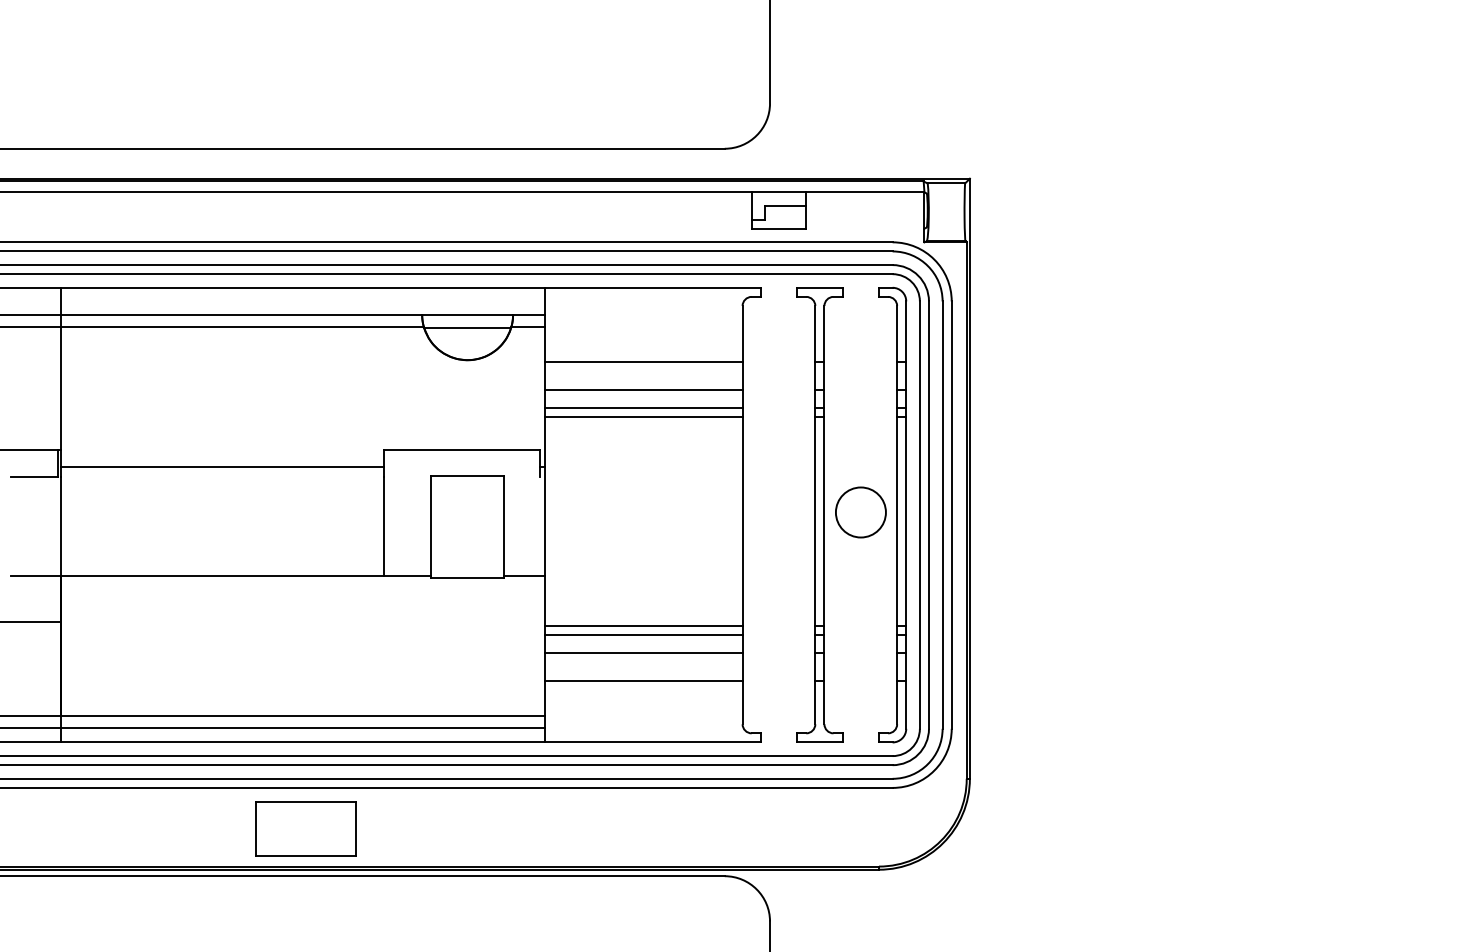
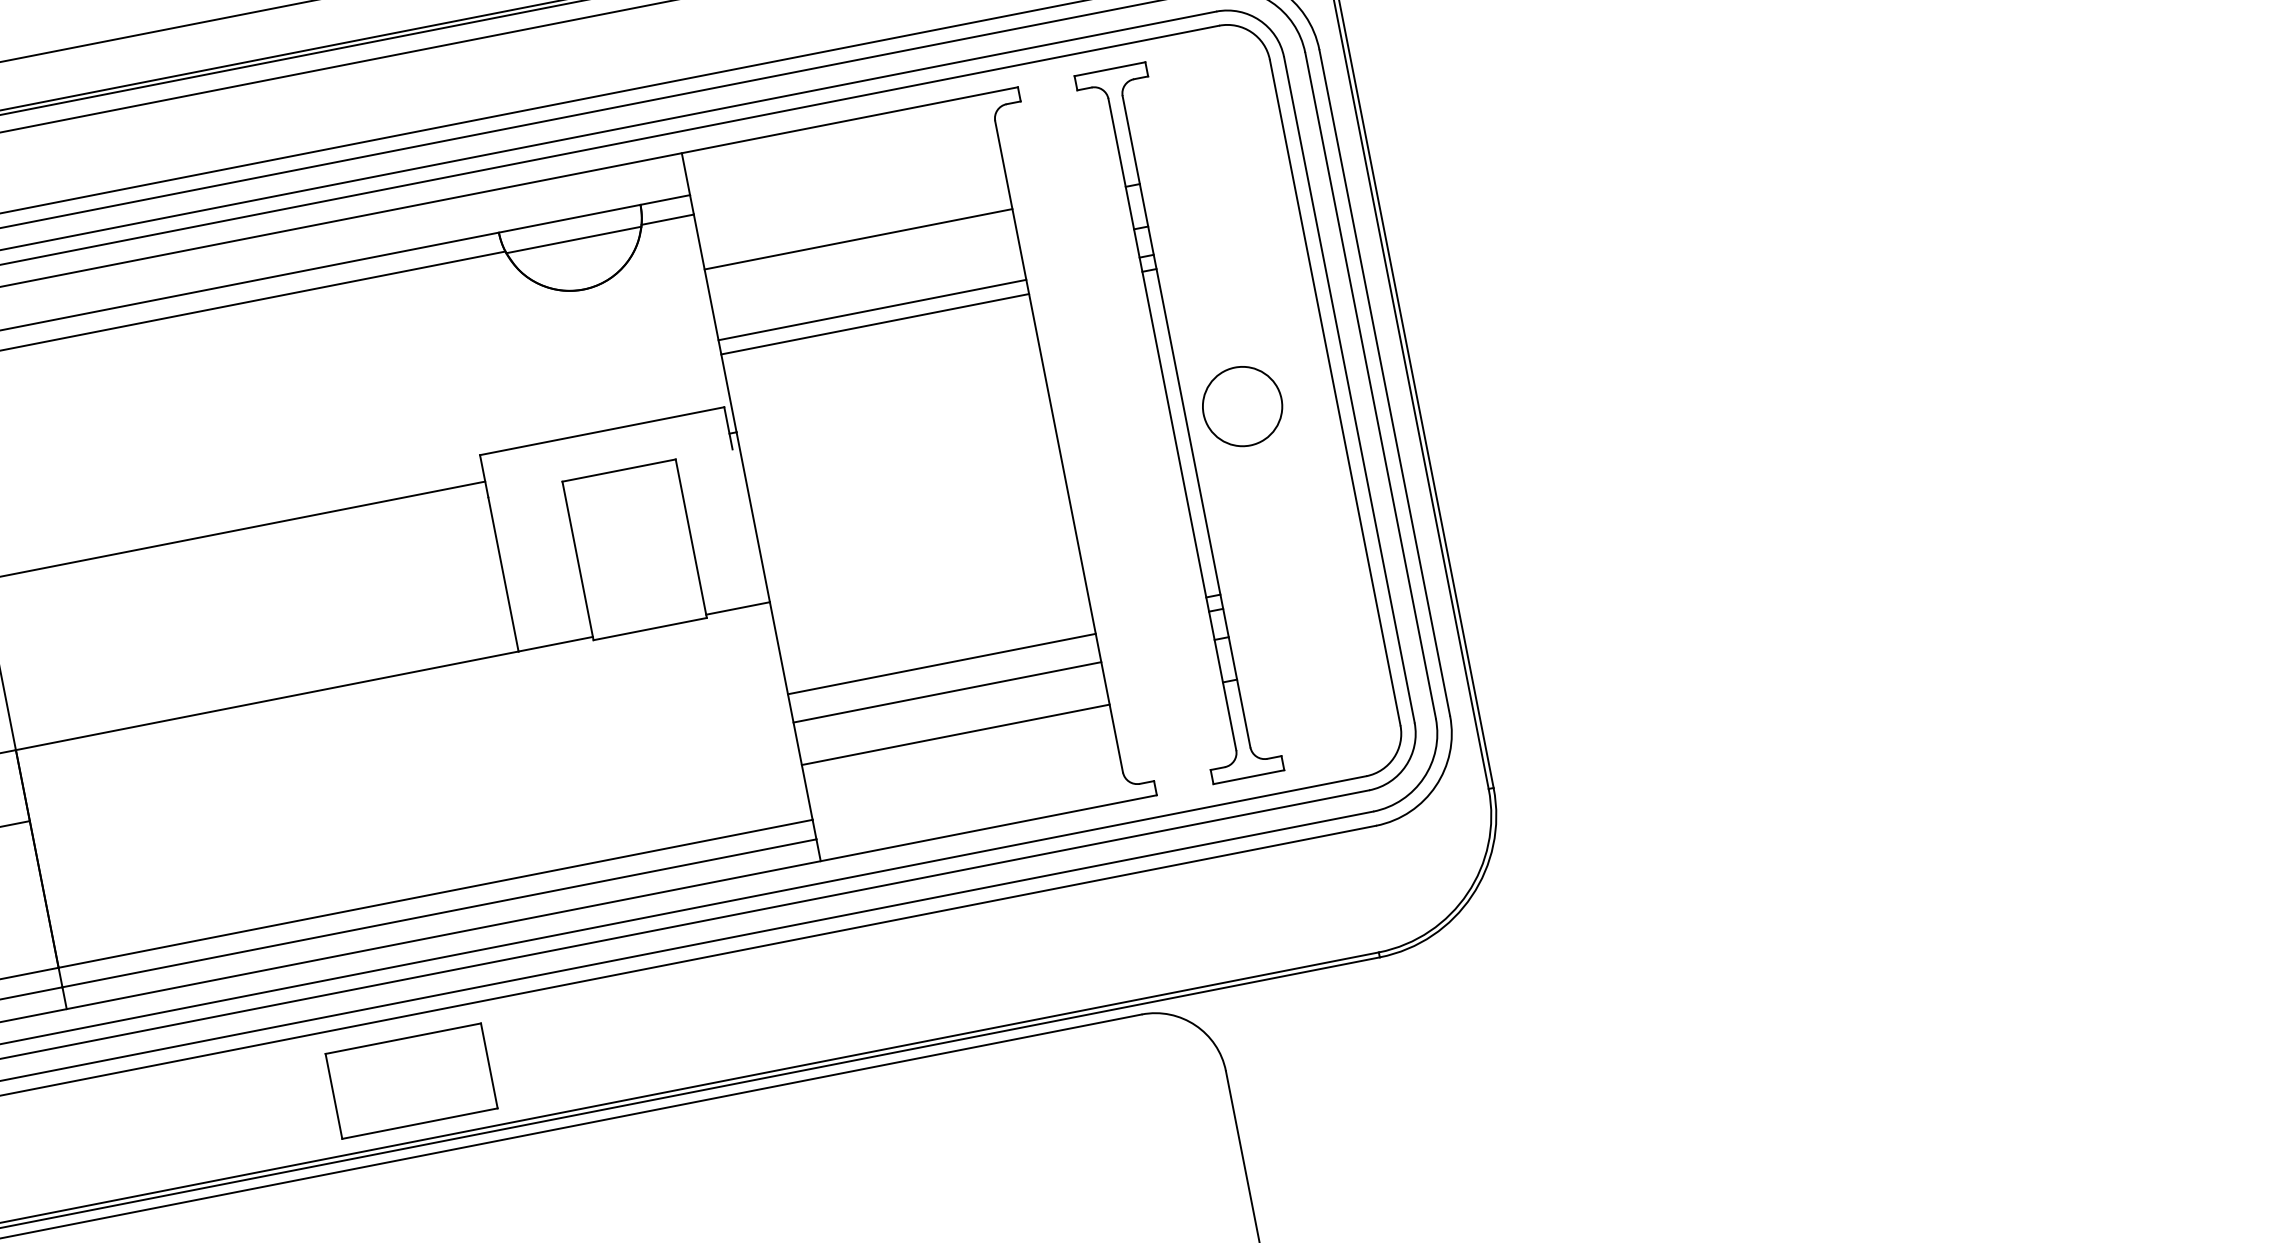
line: (643, 389) -> (866, 281), removed
part: (892, 514) -> (1292, 400), removed
line: (643, 626) -> (938, 650), removed
part: (305, 828) -> (410, 1080), moved

